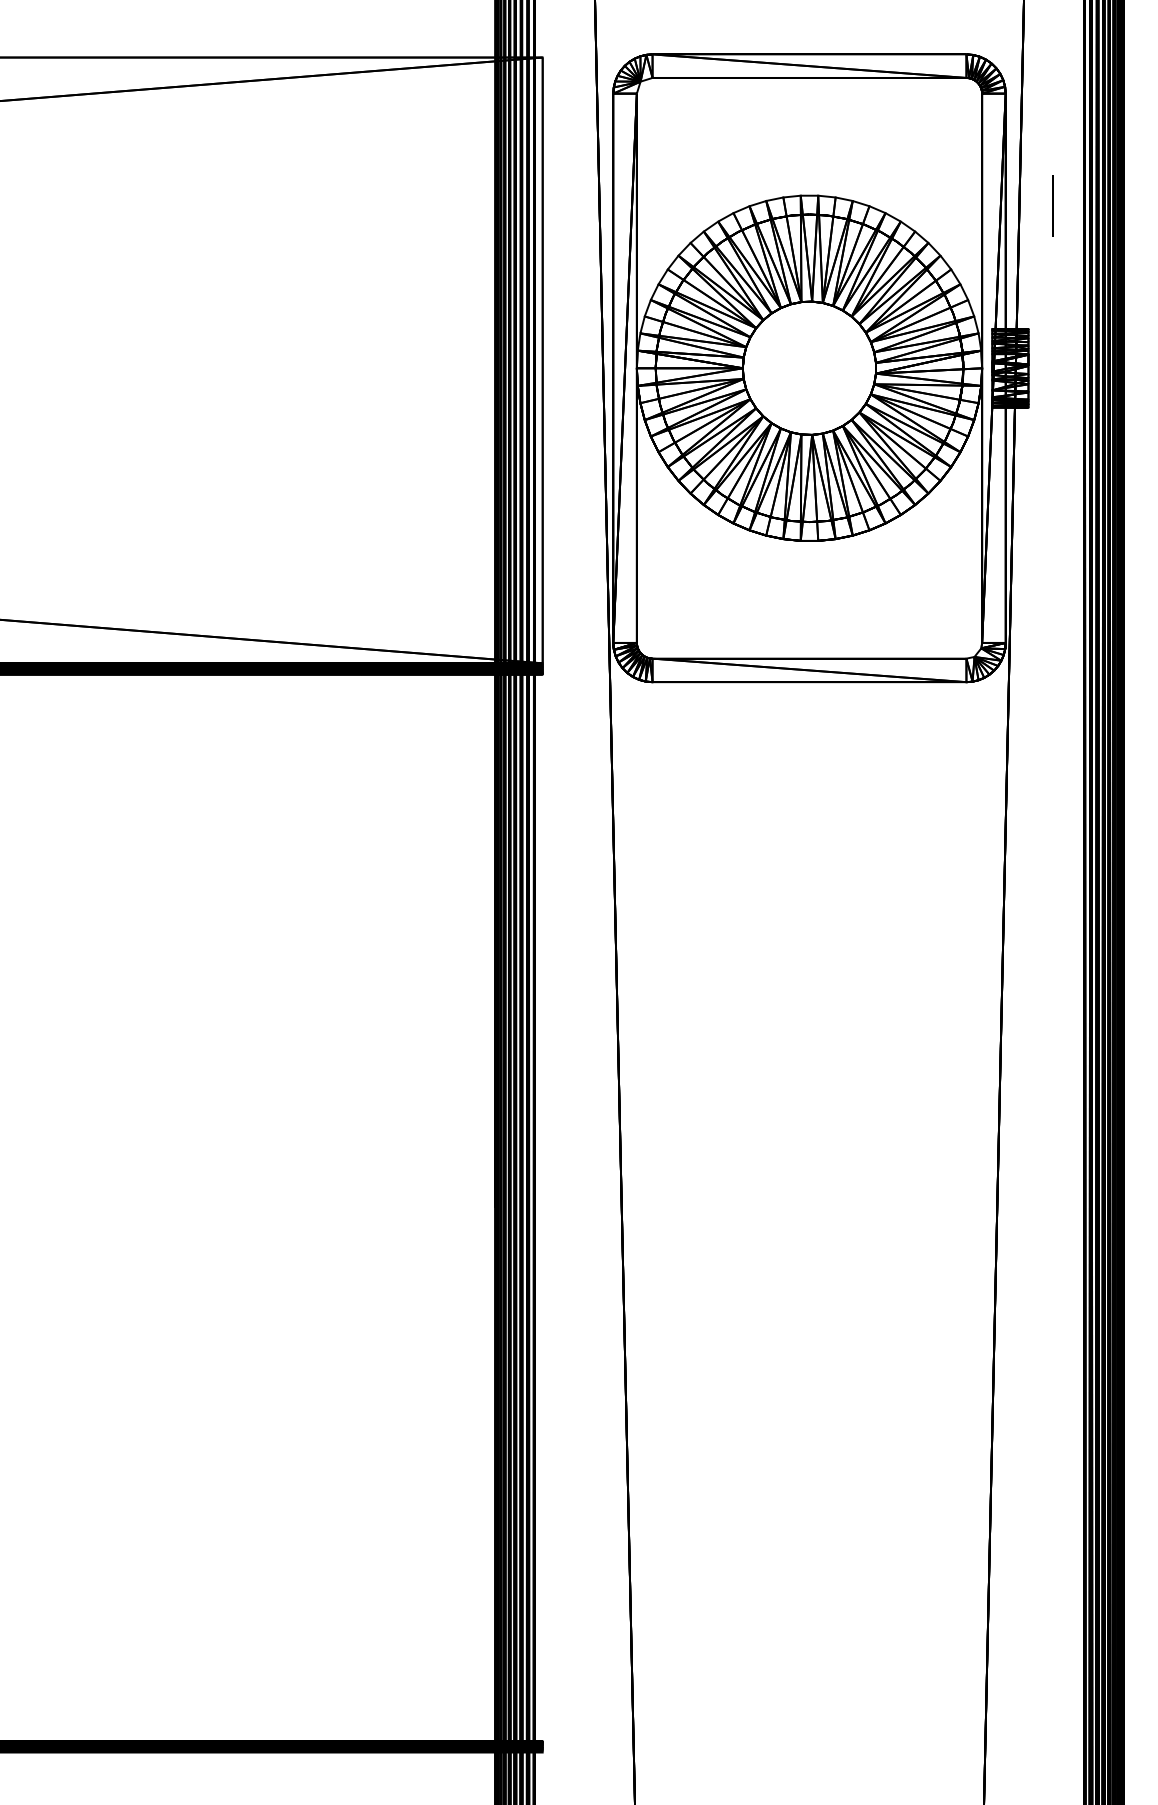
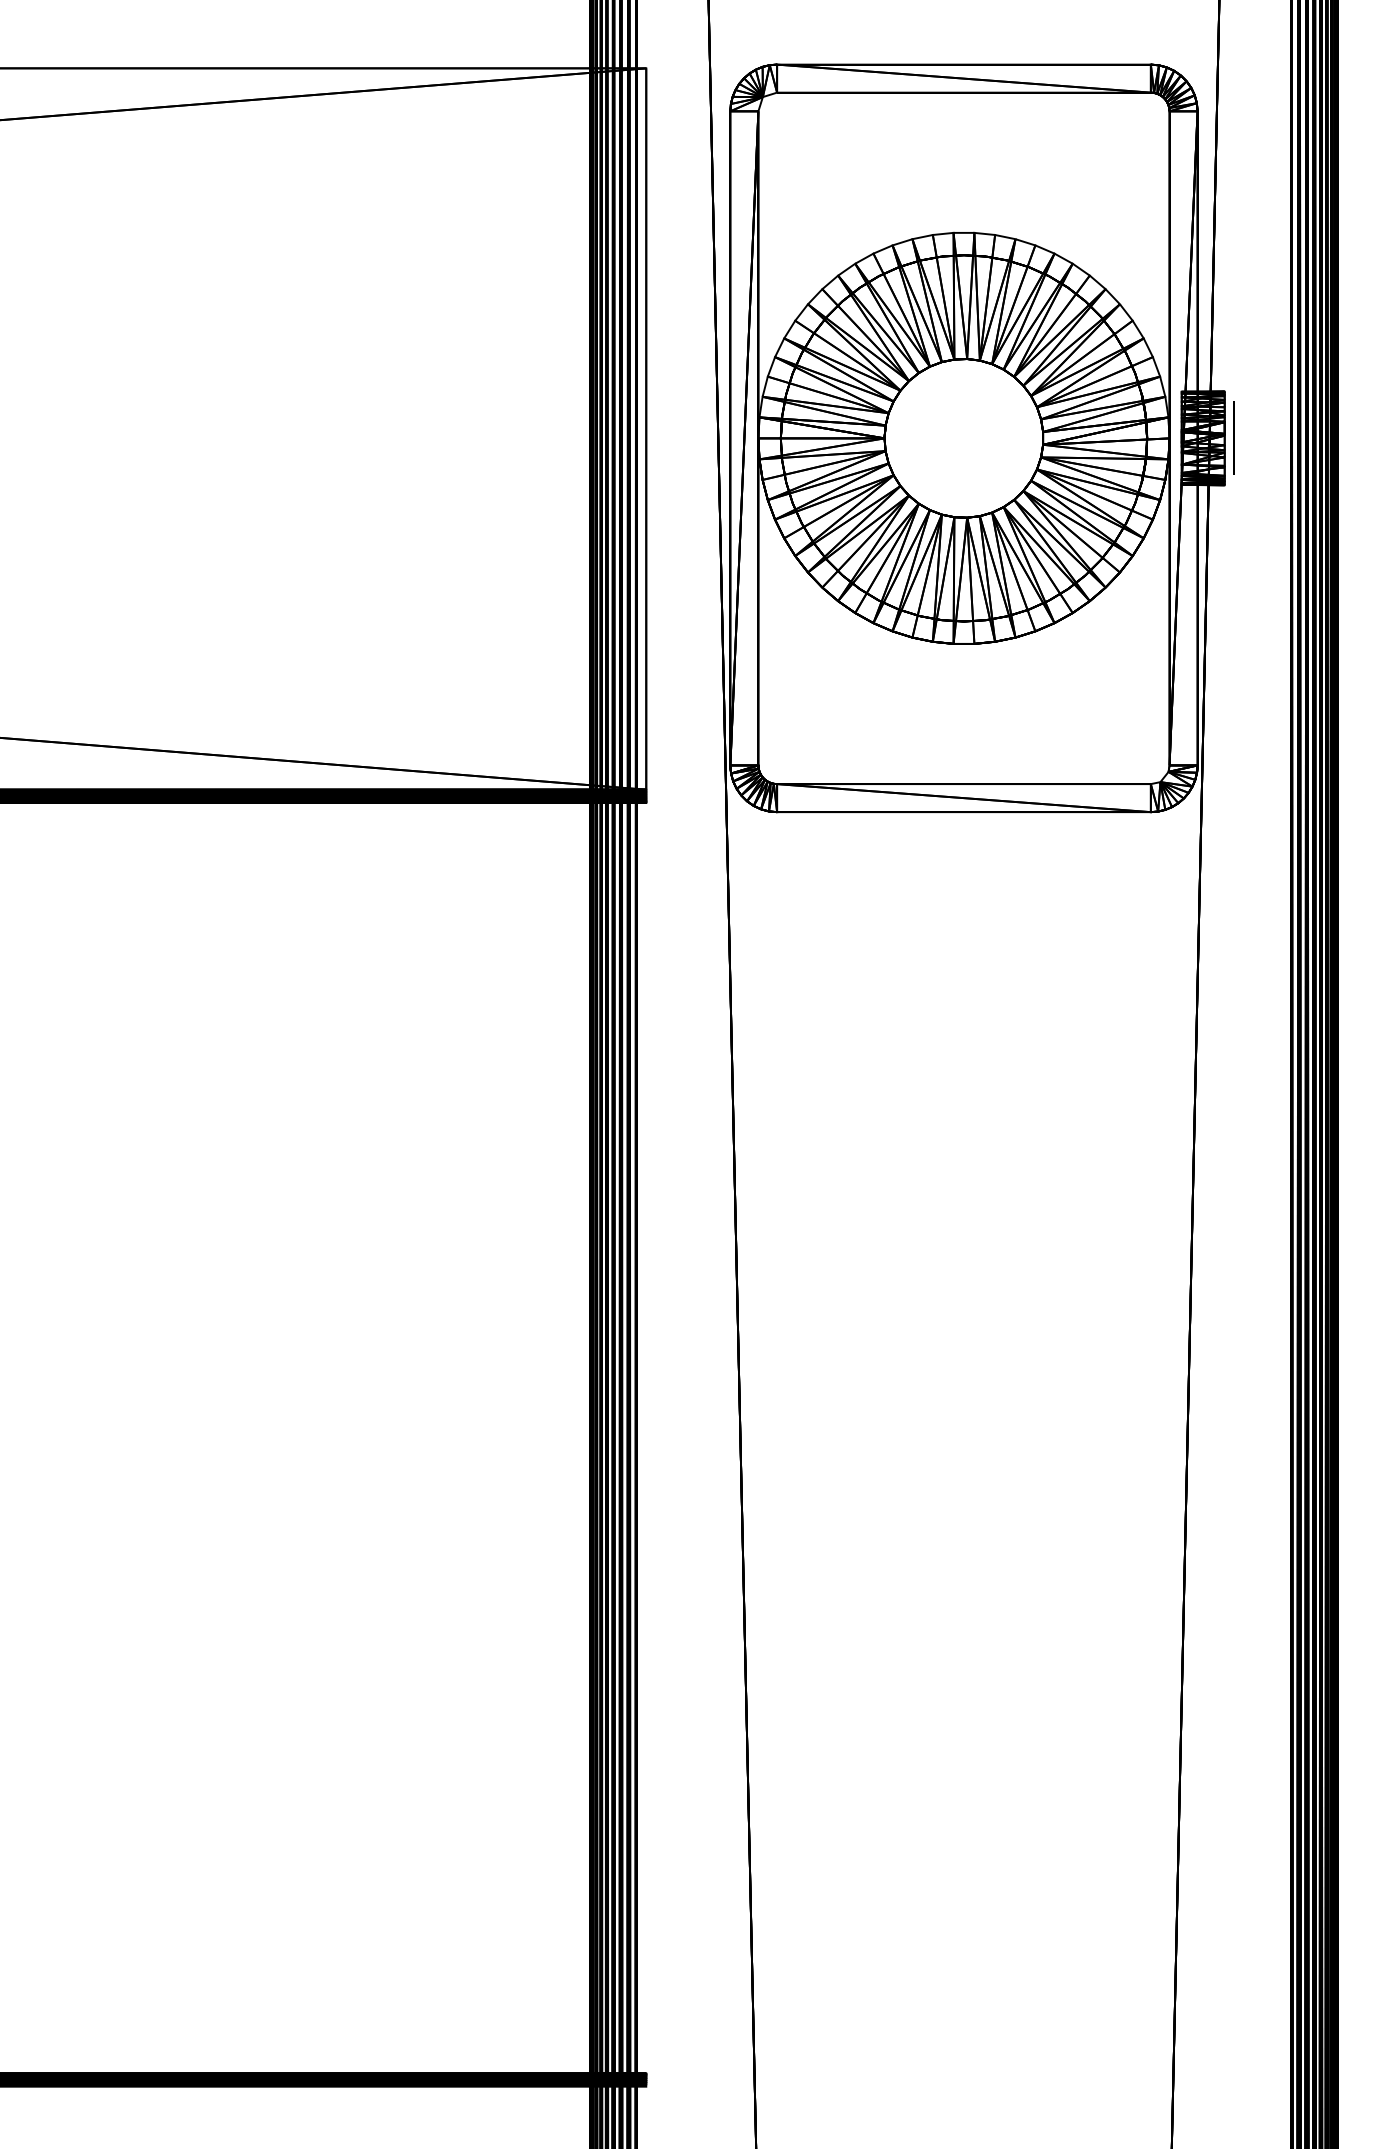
line: (1052, 206) -> (1233, 437), moved

